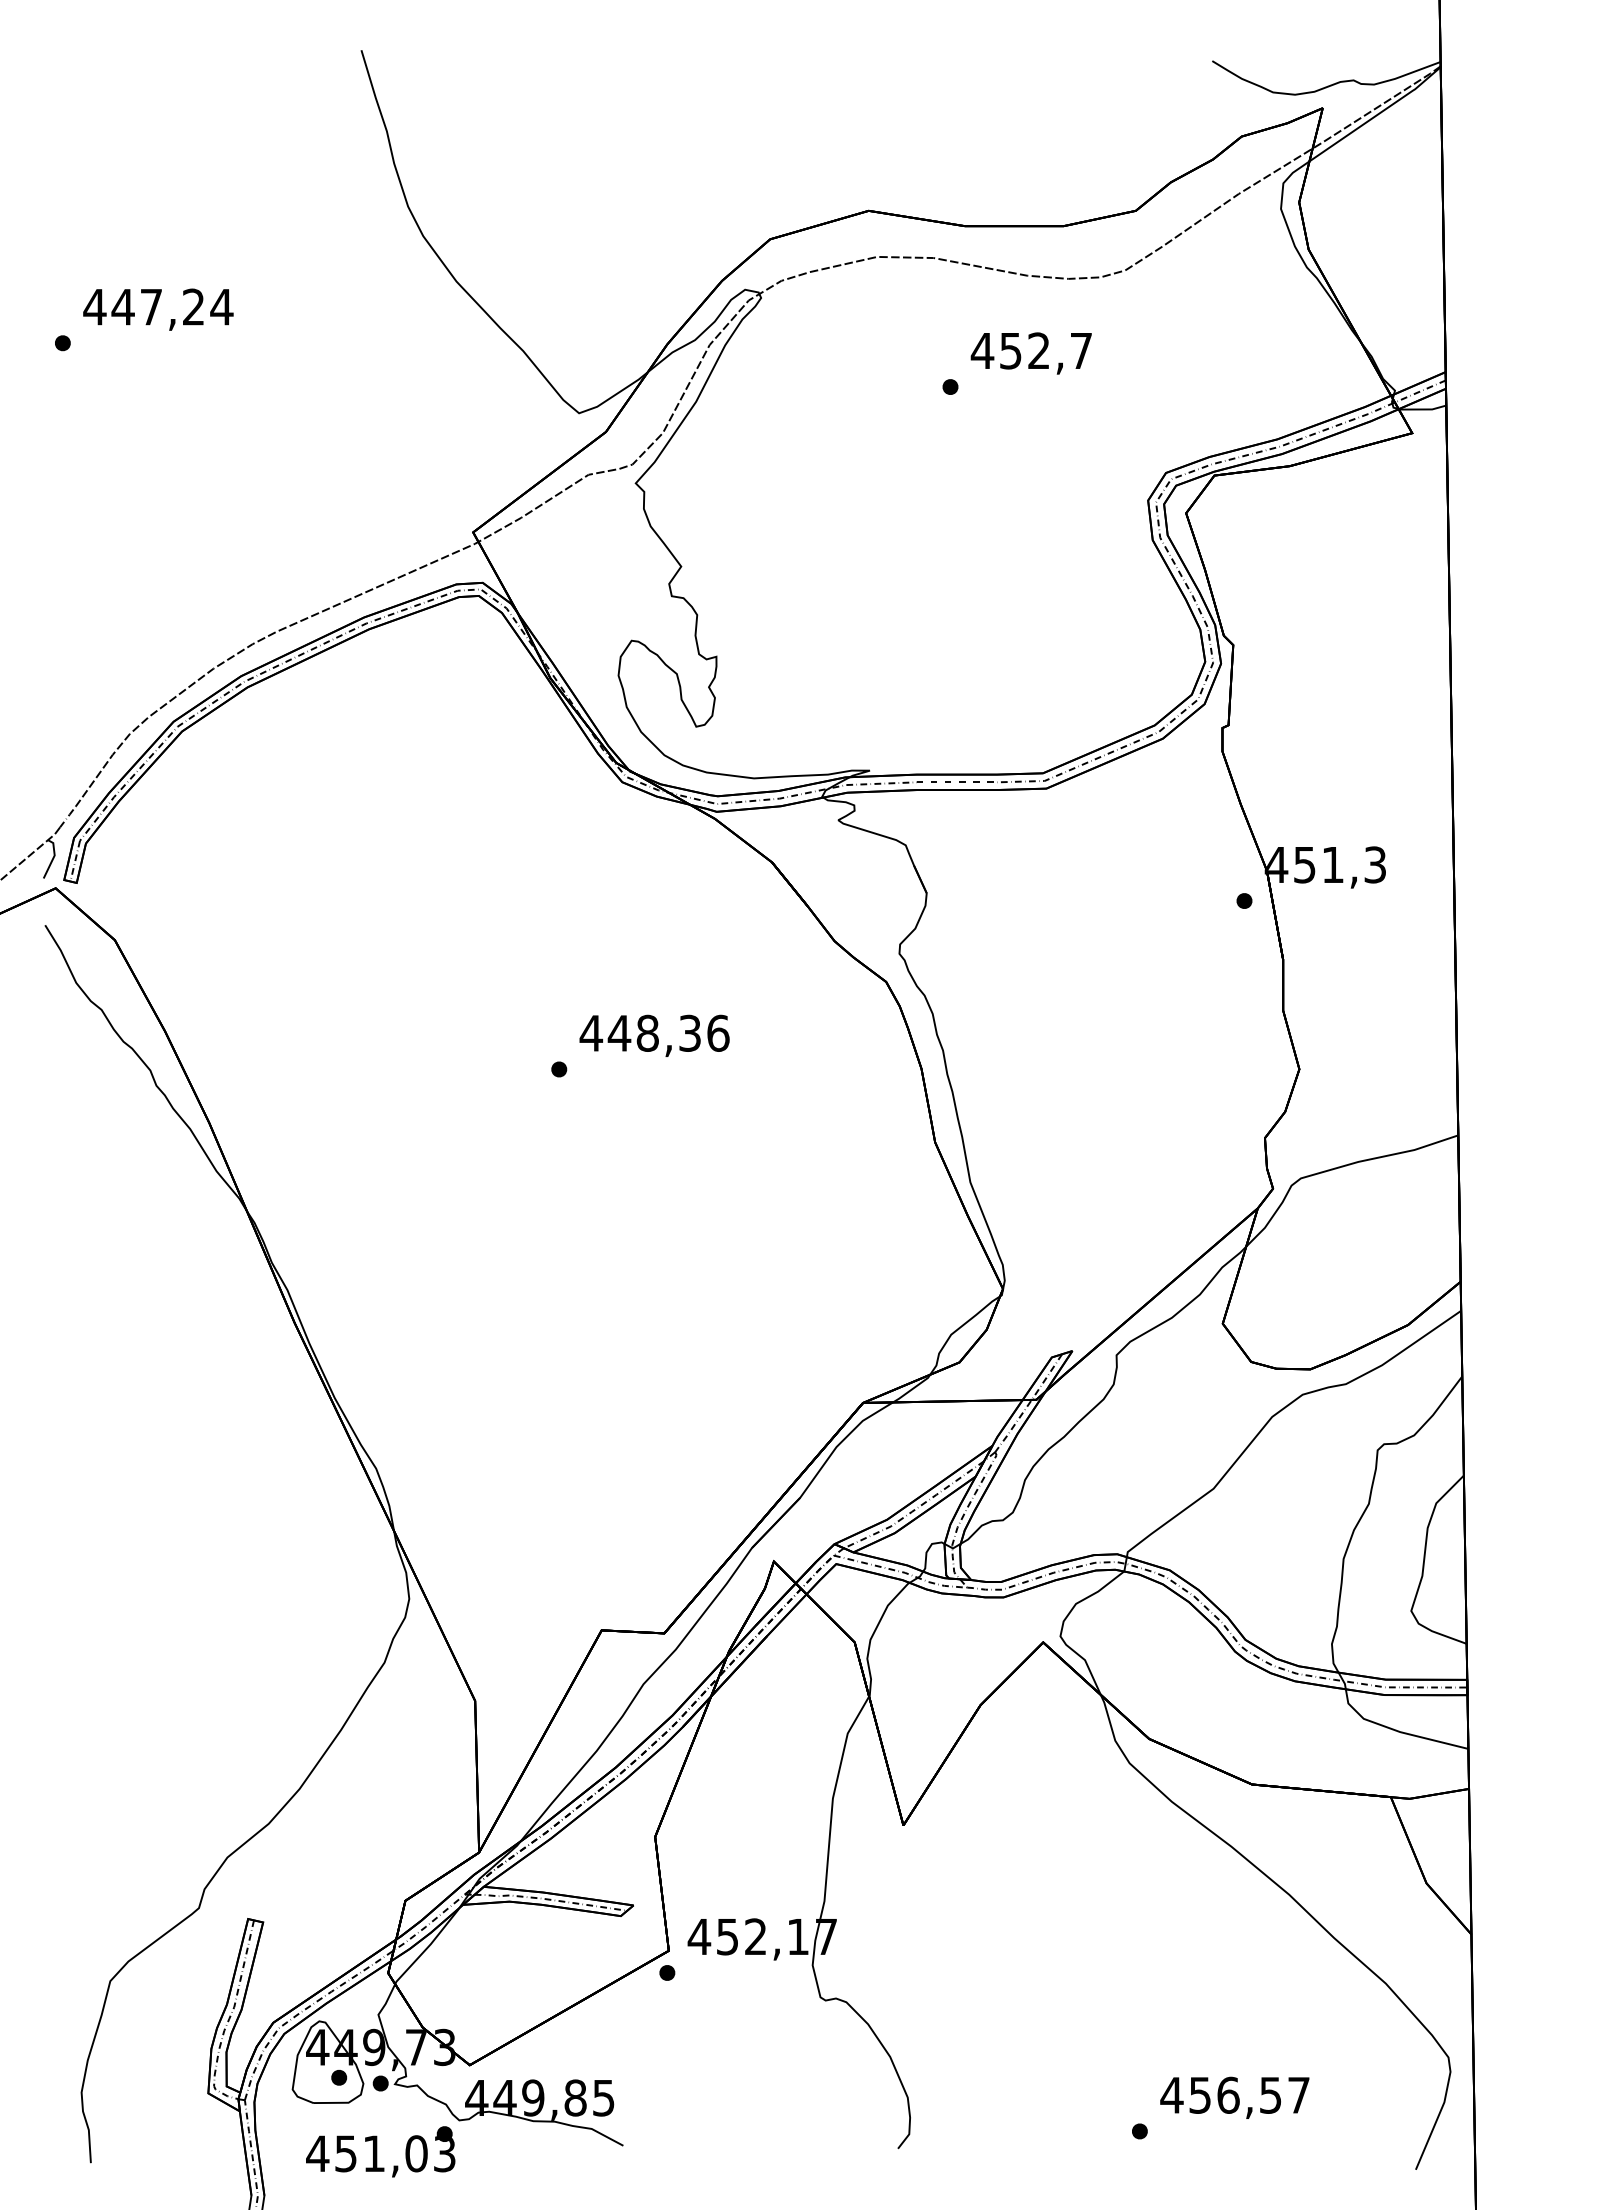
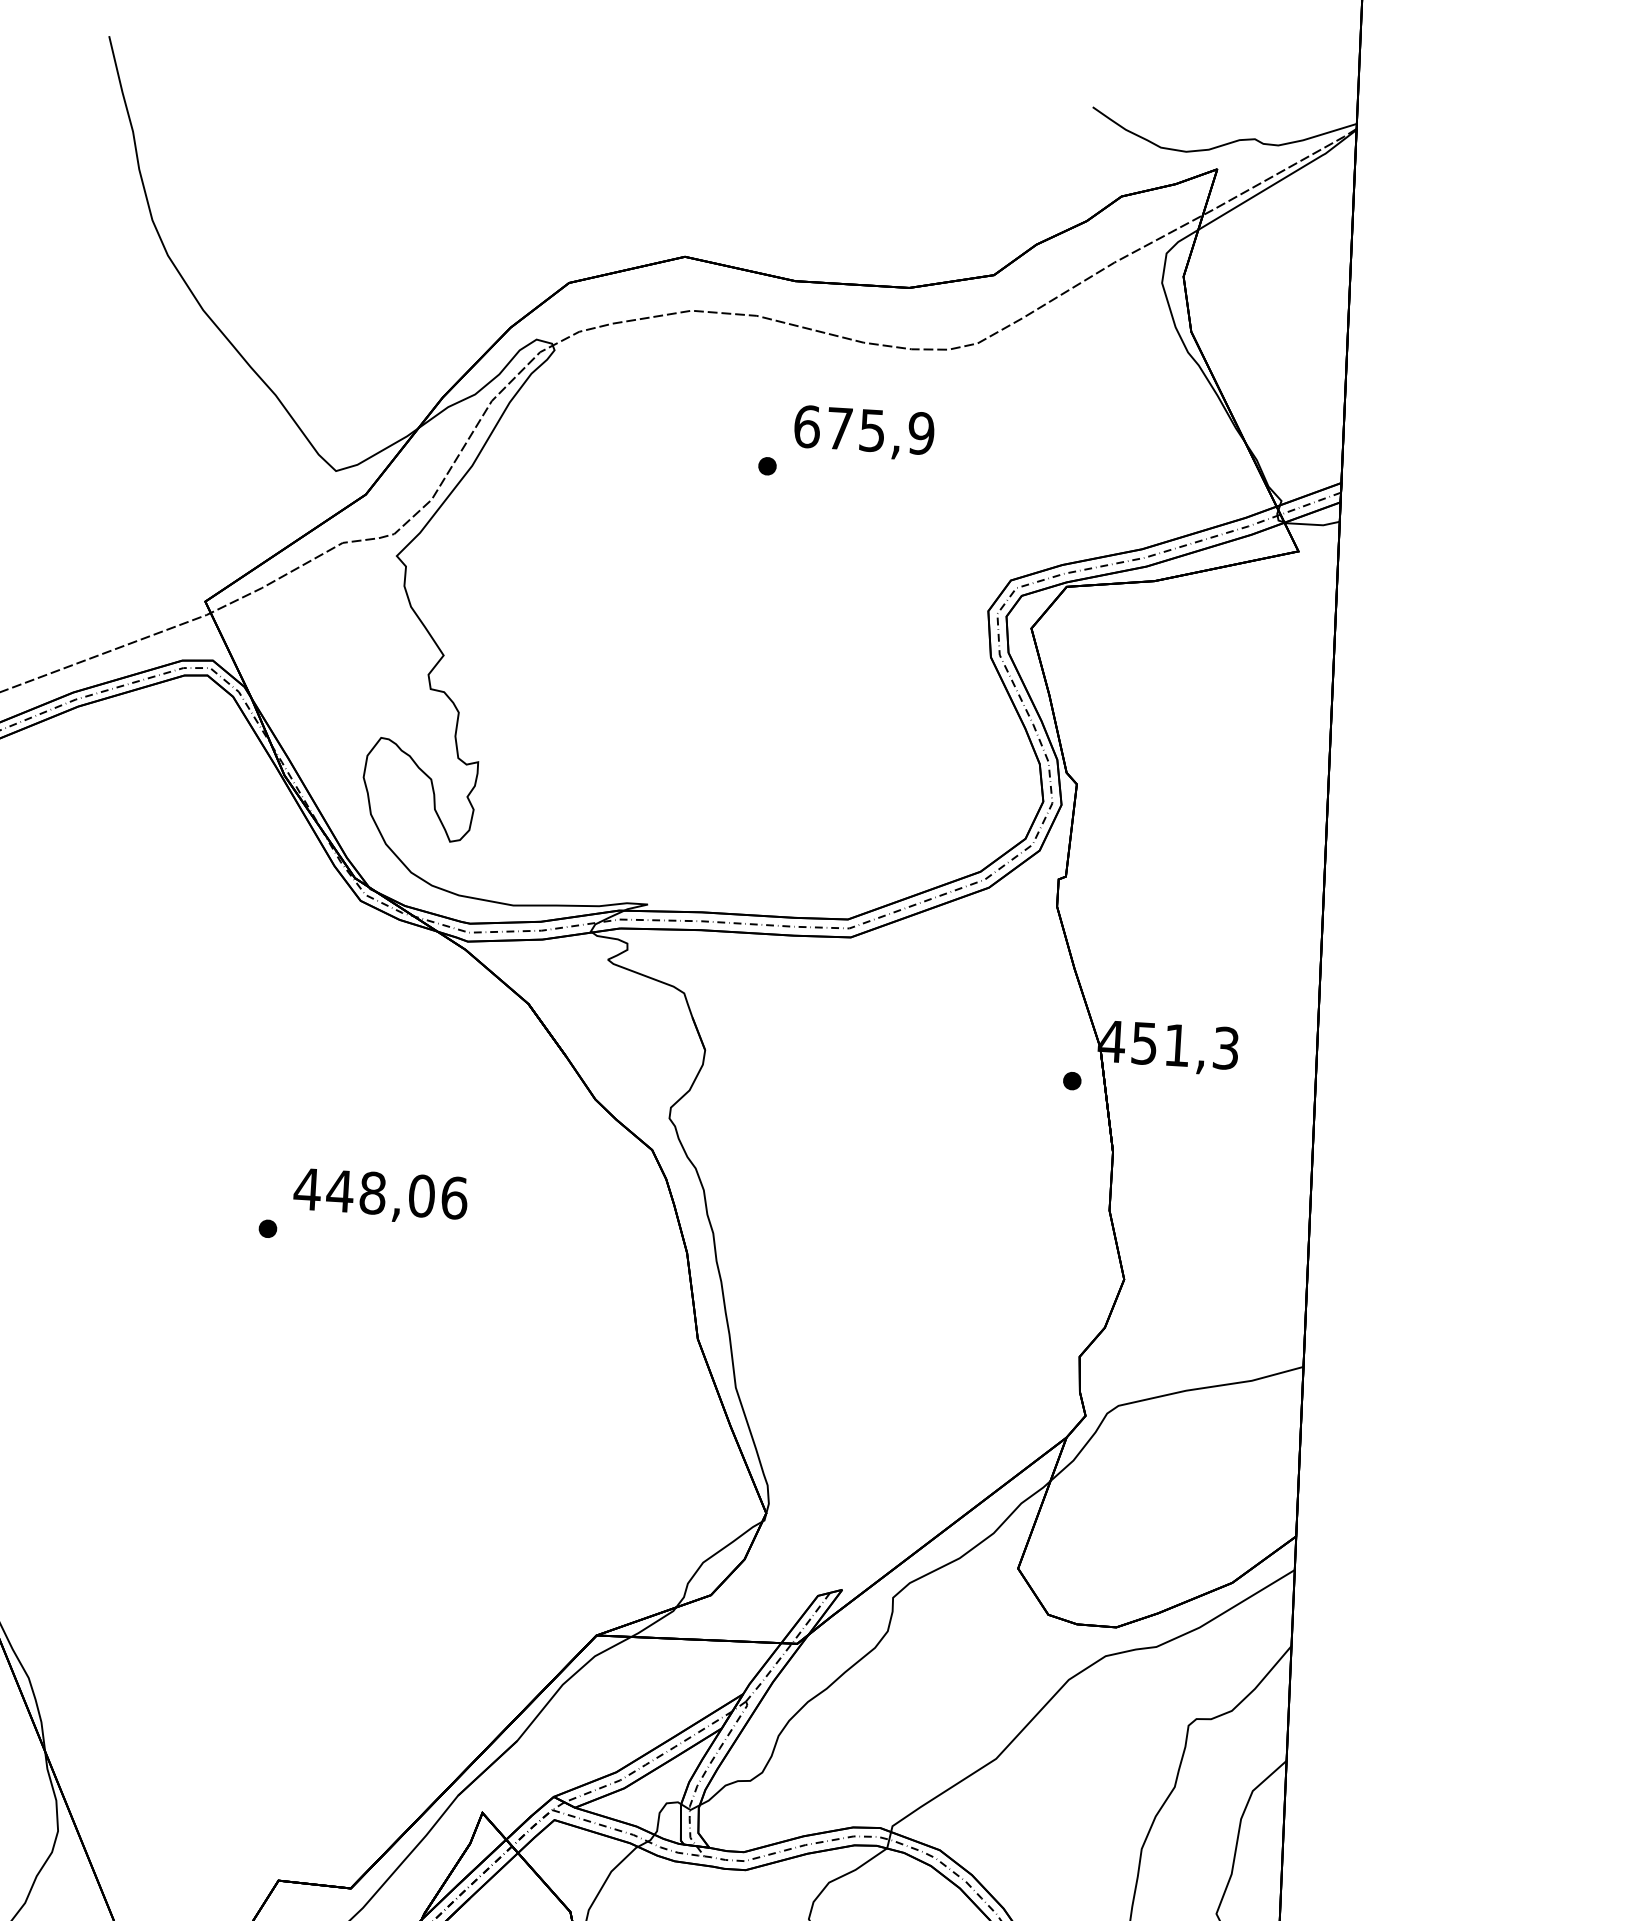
text: (1031, 350) -> (863, 429), 452,7 -> 675,9
text: (690, 1032) -> (422, 1195), 448,36 -> 448,06

